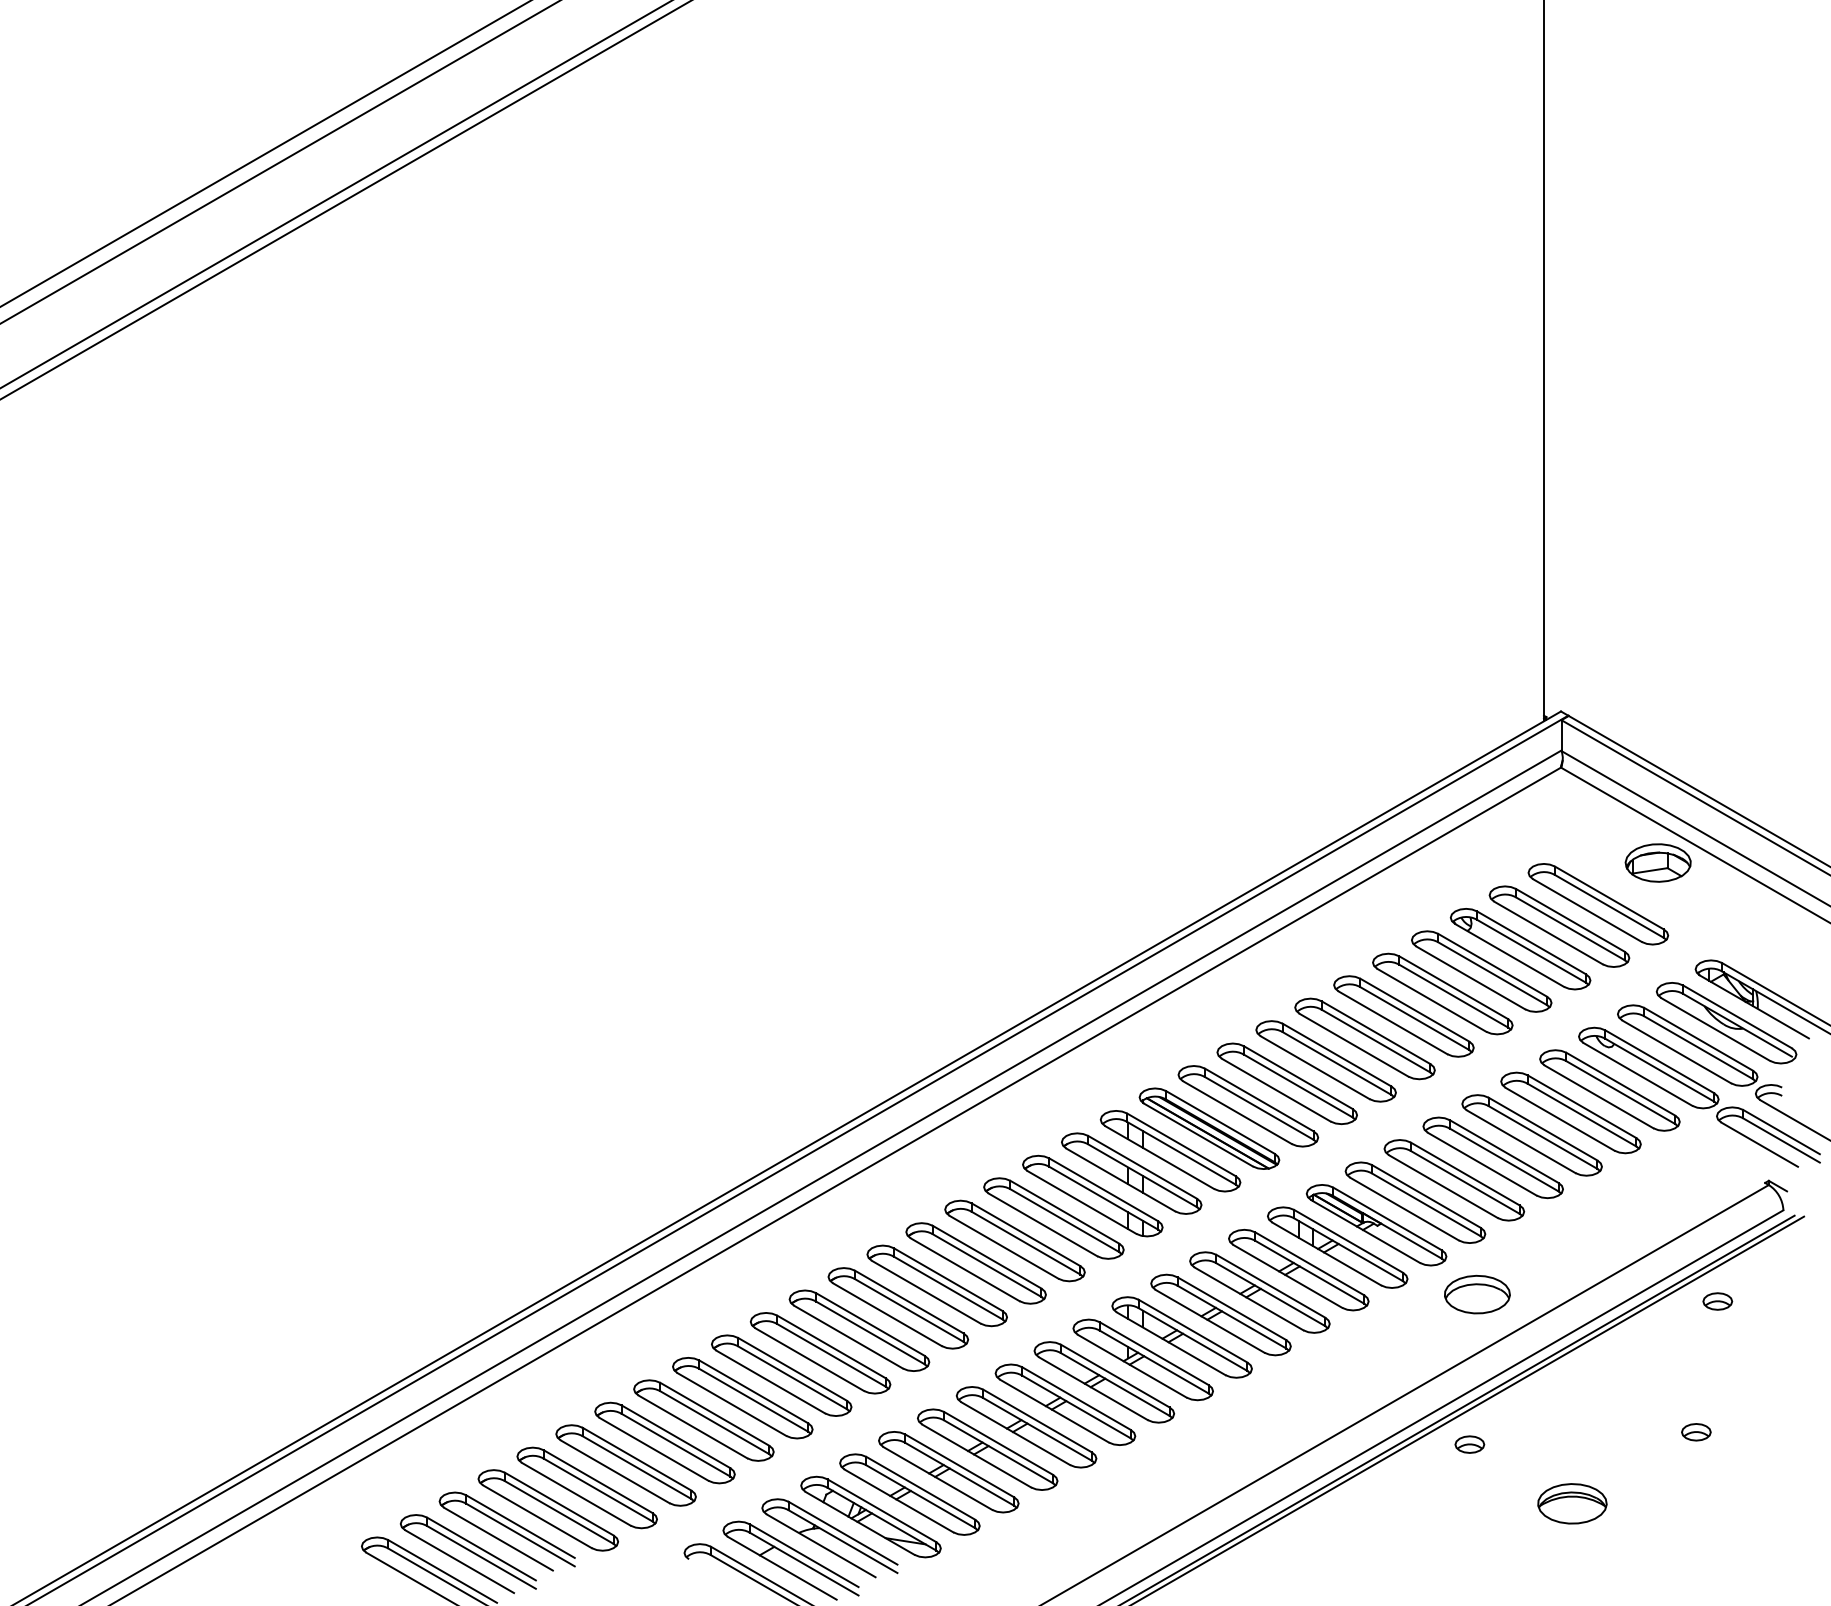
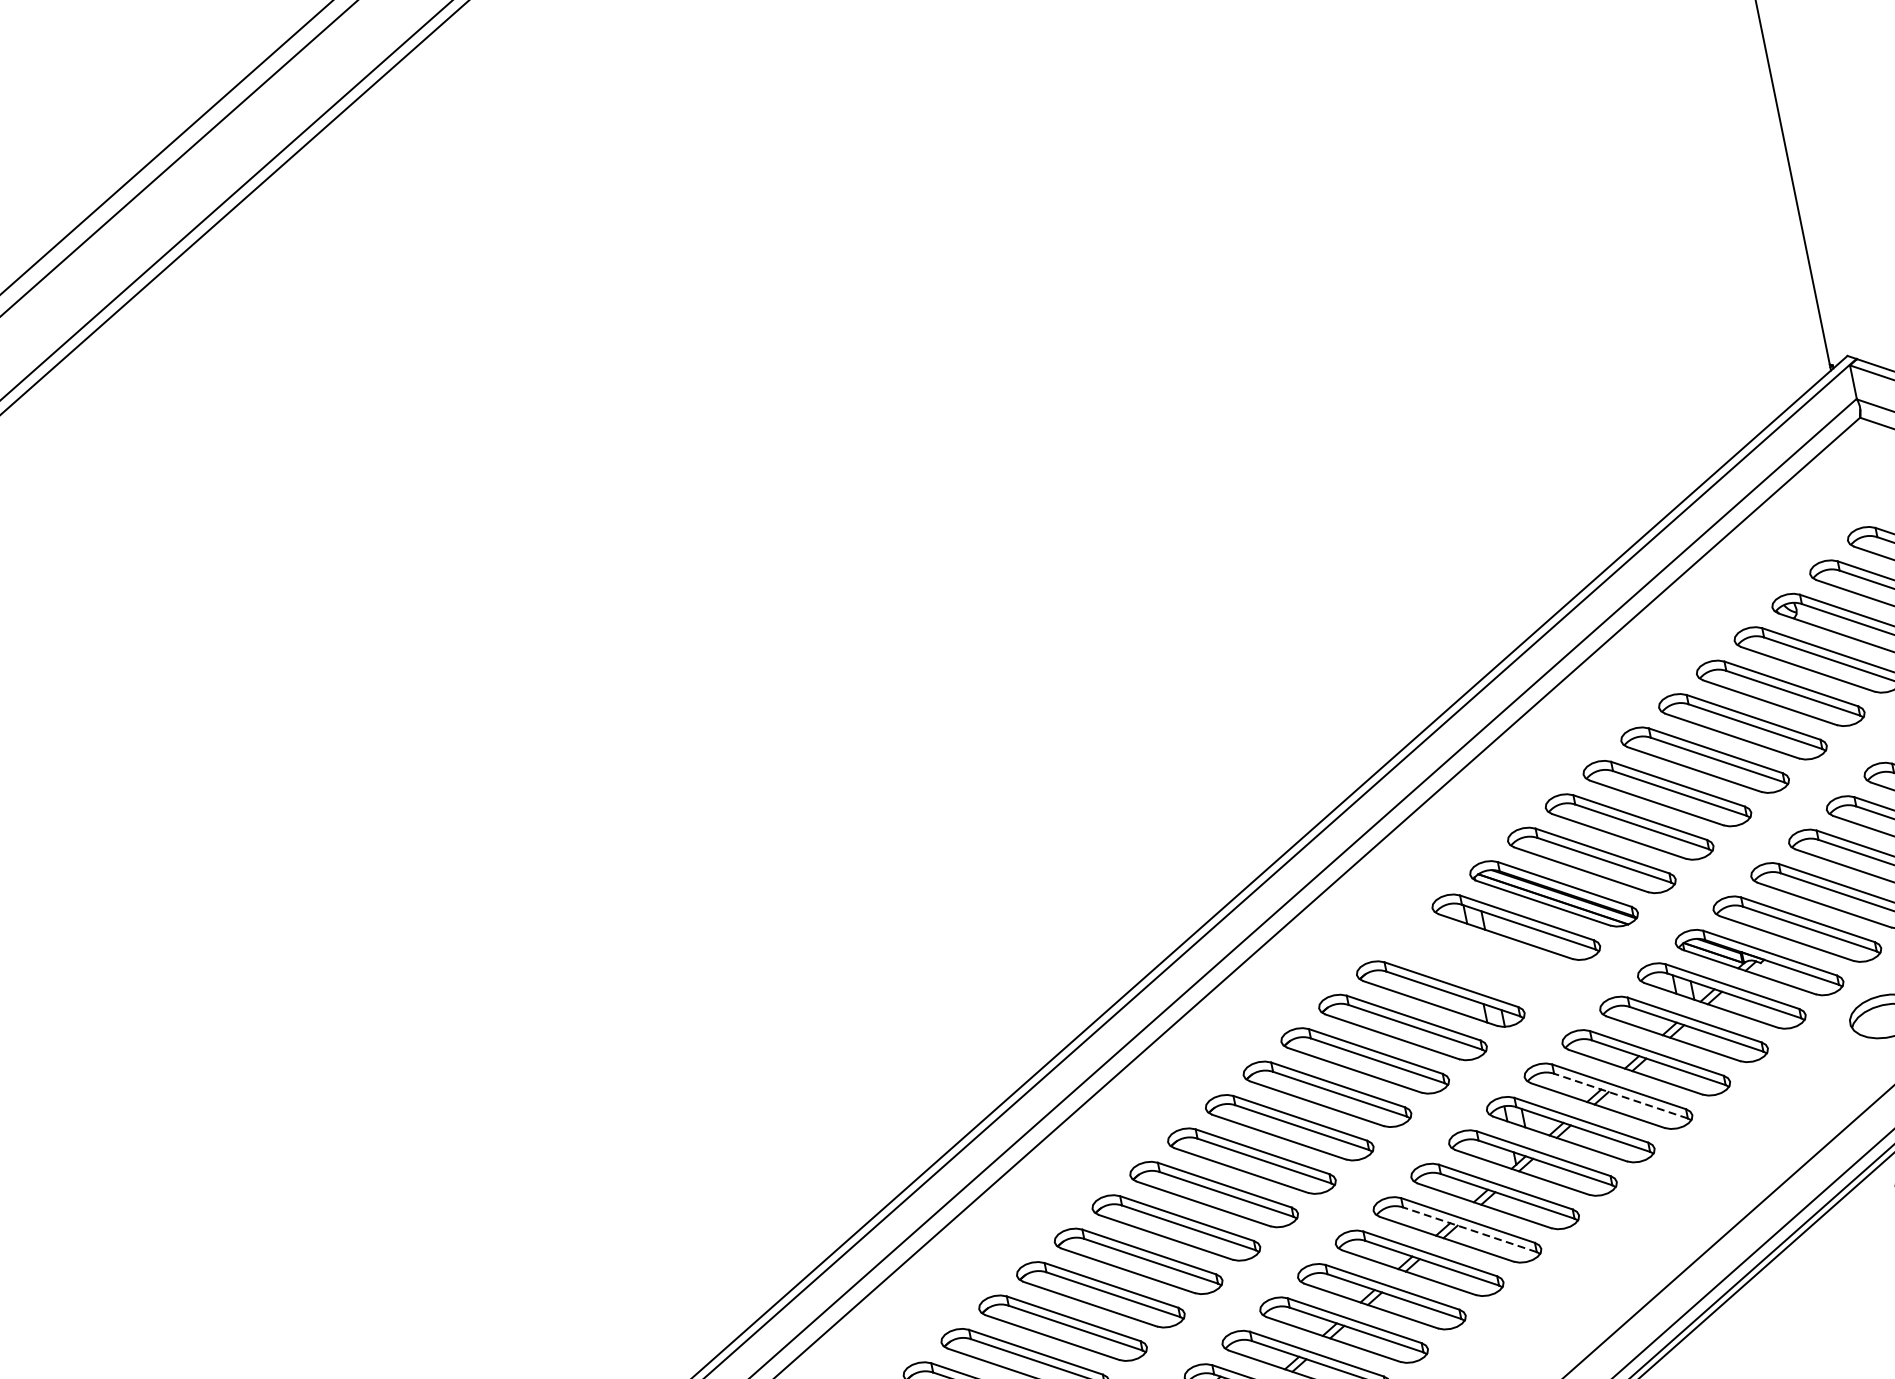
part: (1131, 1173) -> (1478, 960), removed
line: (1231, 1317) -> (1620, 1096), solid -> dashed
line: (1076, 1406) -> (1469, 1229), solid -> dashed

